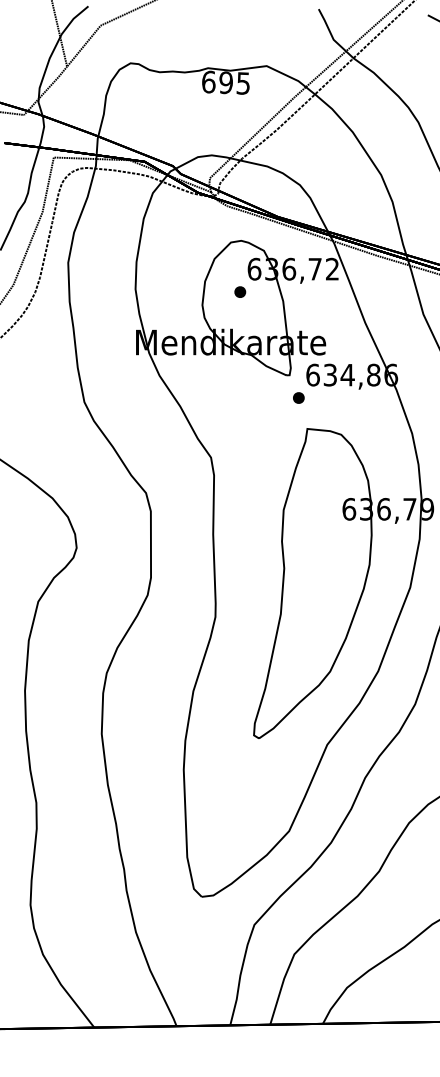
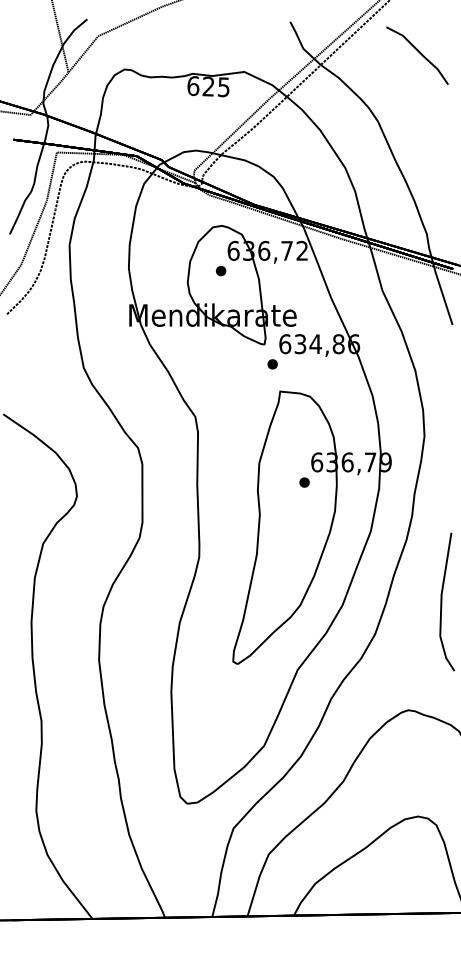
text: (225, 82) -> (208, 86), 695 -> 625
part: (334, 532) -> (304, 482), added

